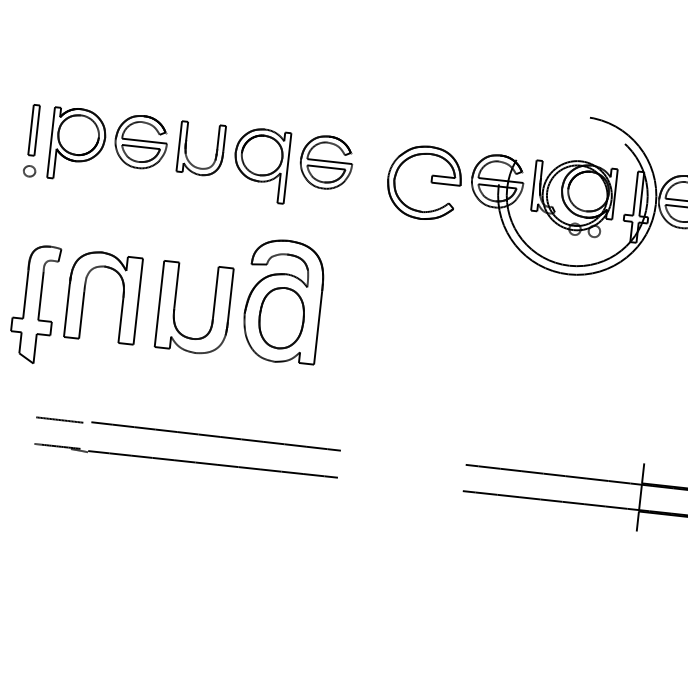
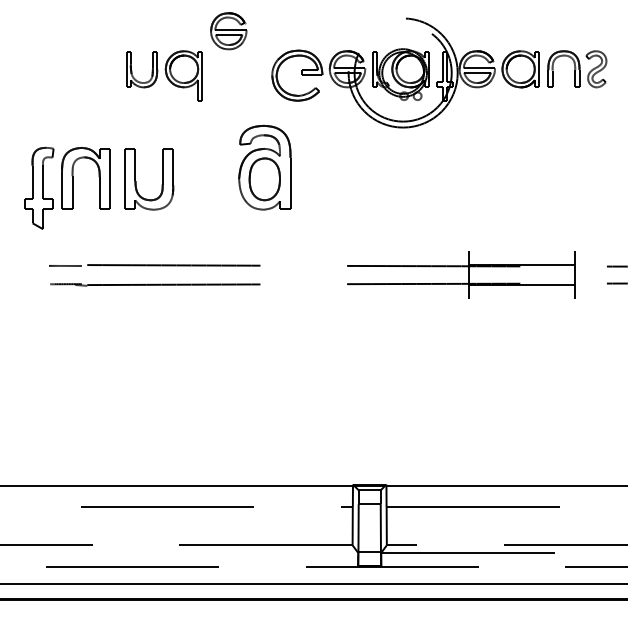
part: (95, 147) -> (69, 76), removed
part: (326, 162) -> (228, 31), moved
part: (283, 301) -> (264, 167), moved

